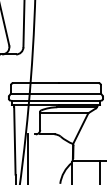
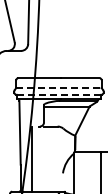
line: (55, 93) -> (58, 87), solid -> dashed
line: (55, 100) -> (58, 94), solid -> dashed

